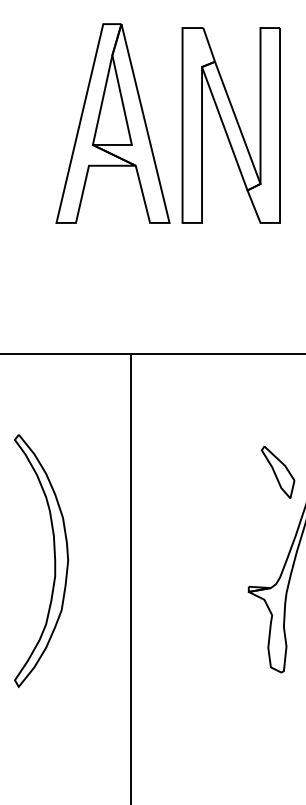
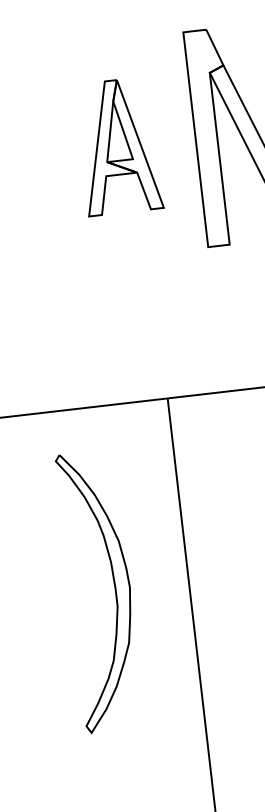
part: (112, 123) -> (118, 146), size x0.6
part: (54, 561) -> (114, 590), moved

